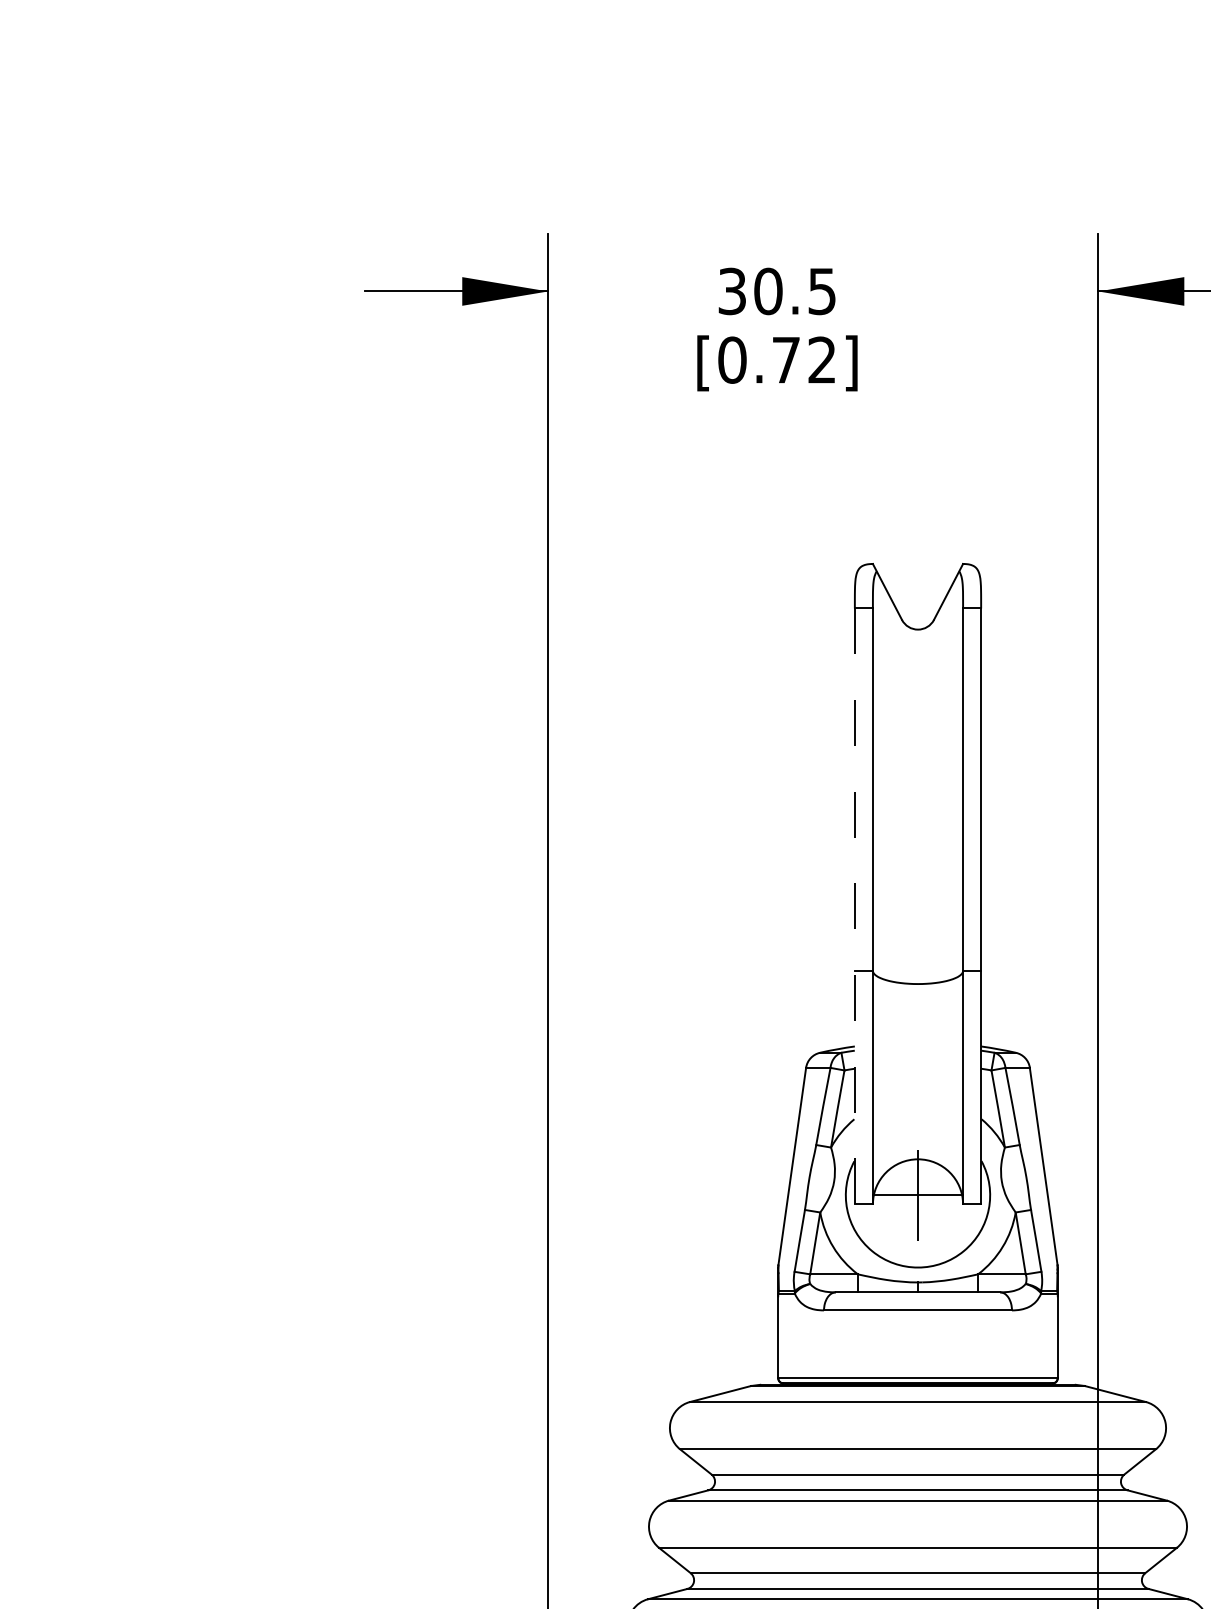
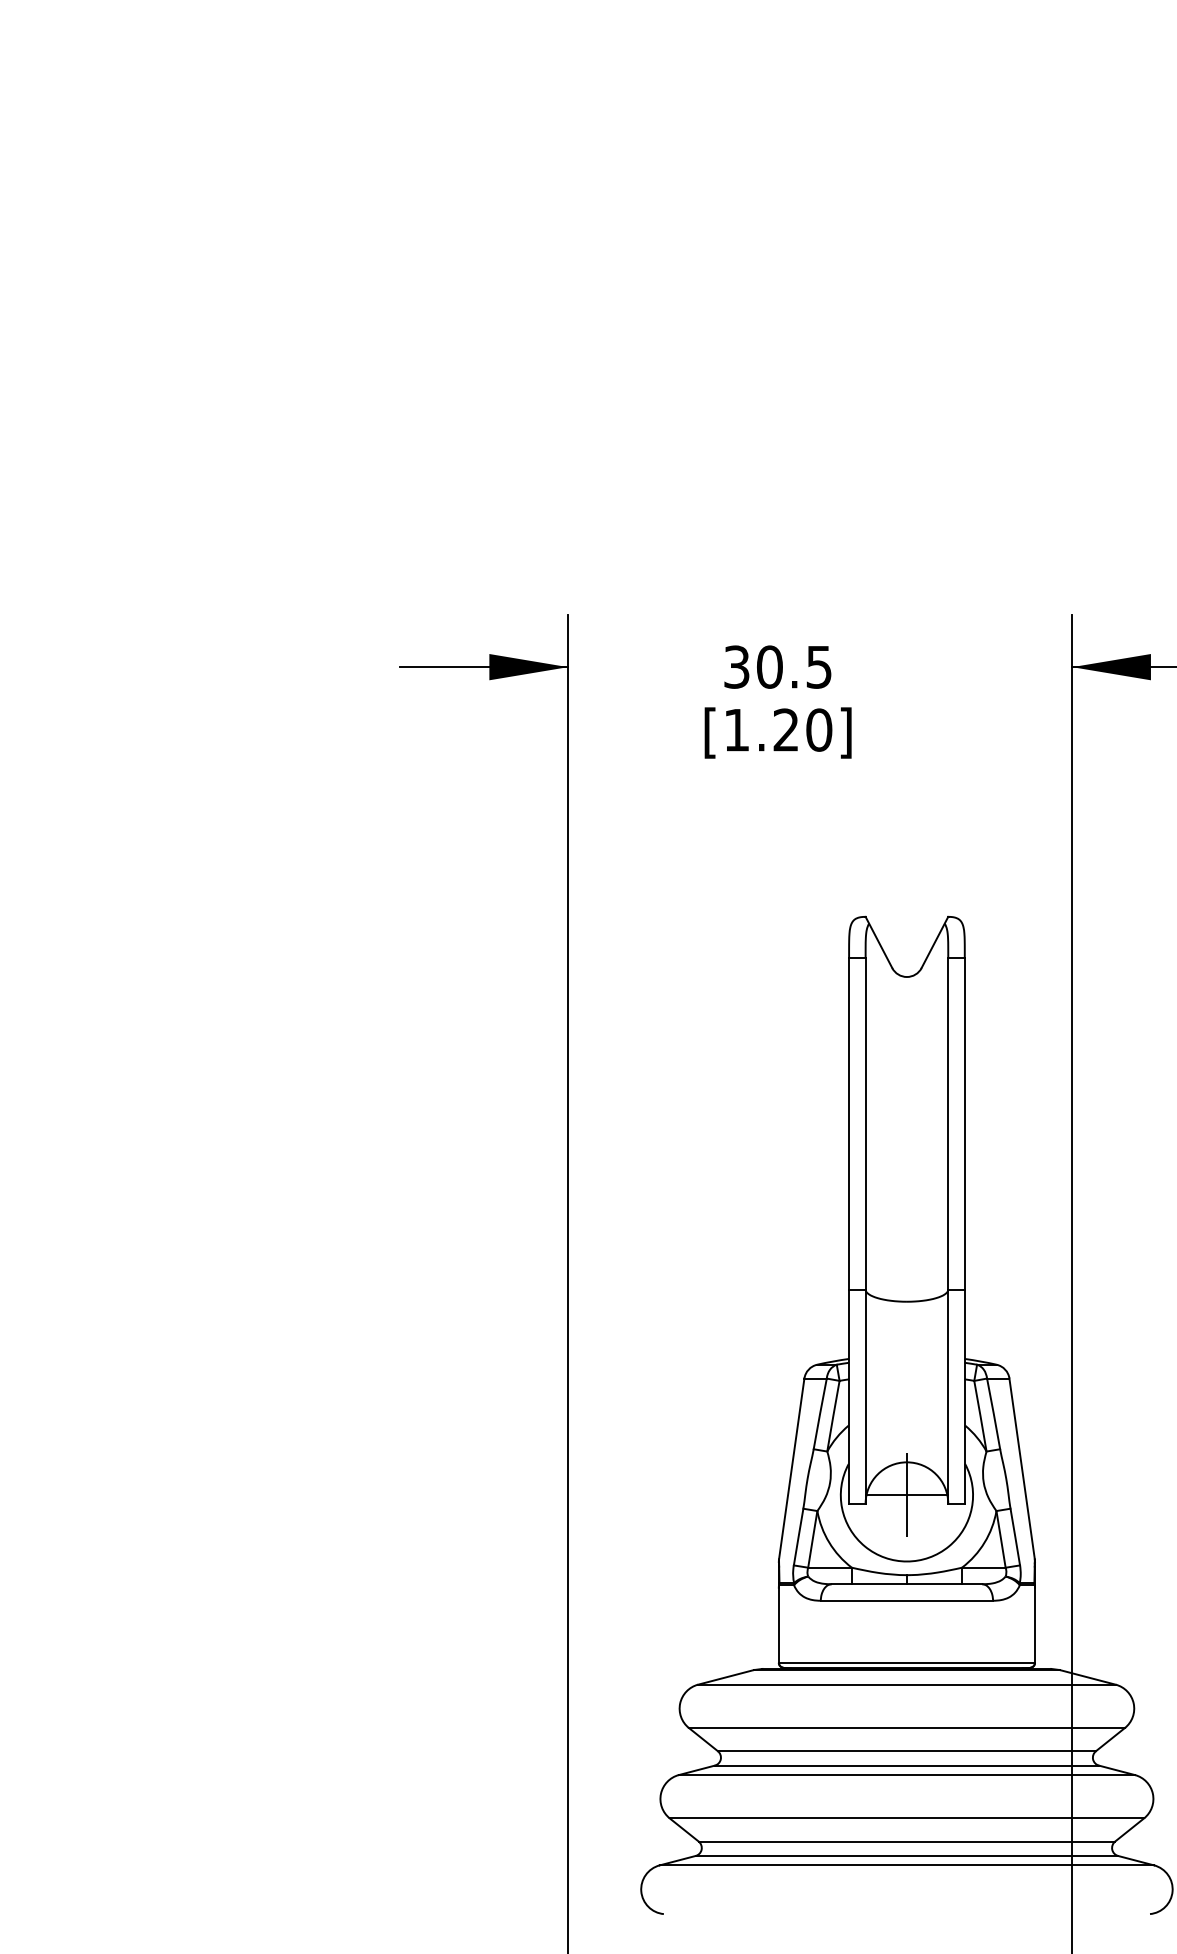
text: (777, 359) -> (778, 729), [0.72] -> [1.20]
line: (855, 907) -> (849, 1231), dashed -> solid

